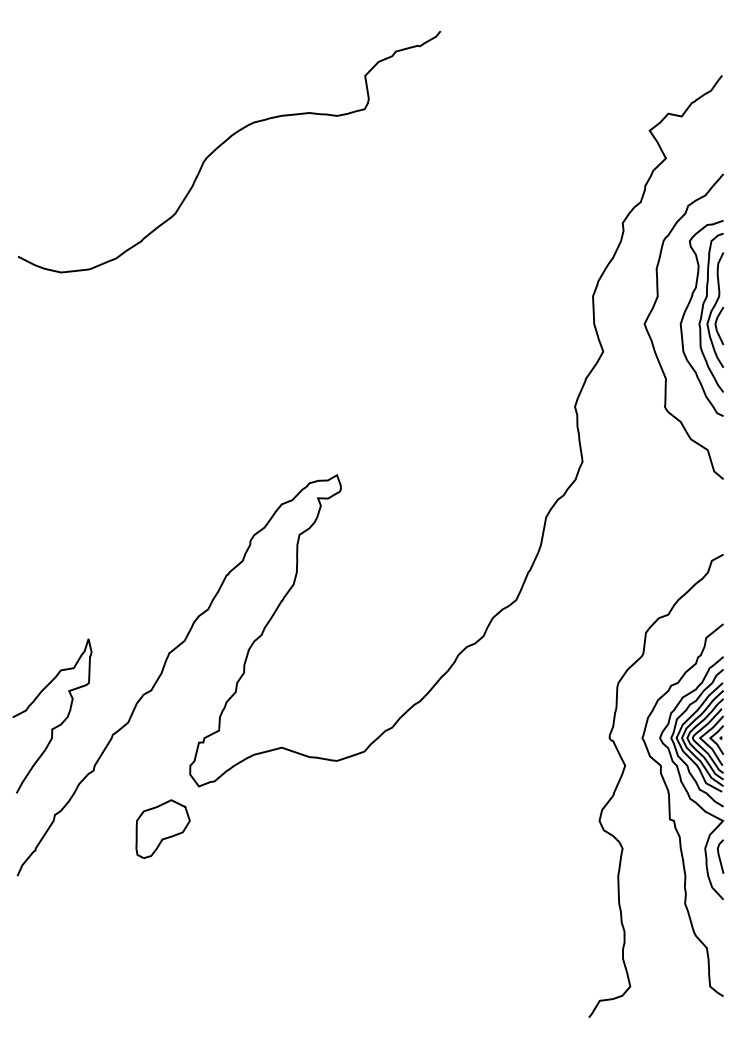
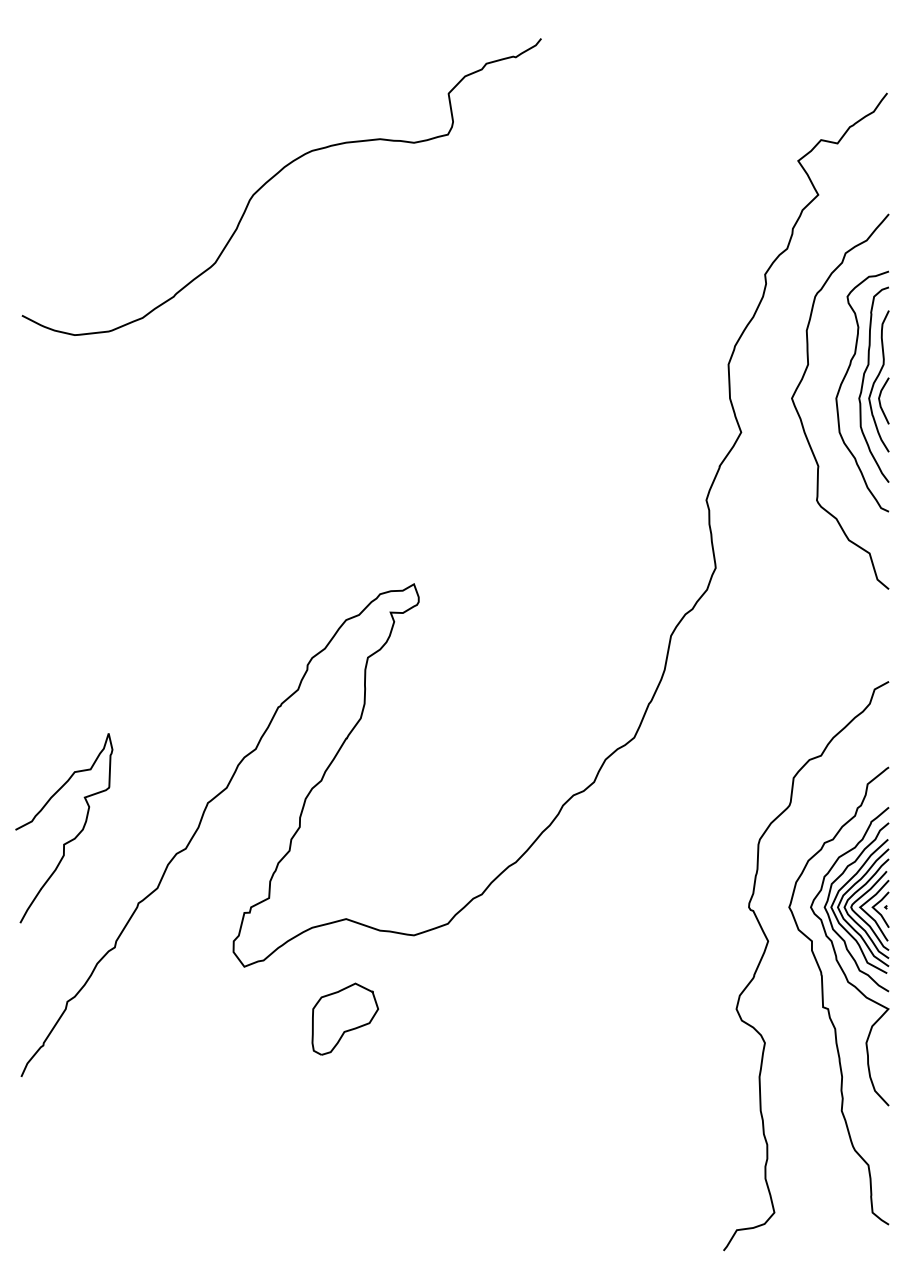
curve: (59, 724) -> (72, 838), moved
part: (163, 828) -> (345, 1018), moved
line: (719, 856) -> (884, 1052), removed

